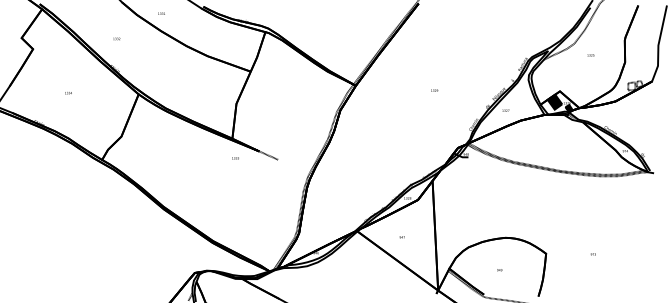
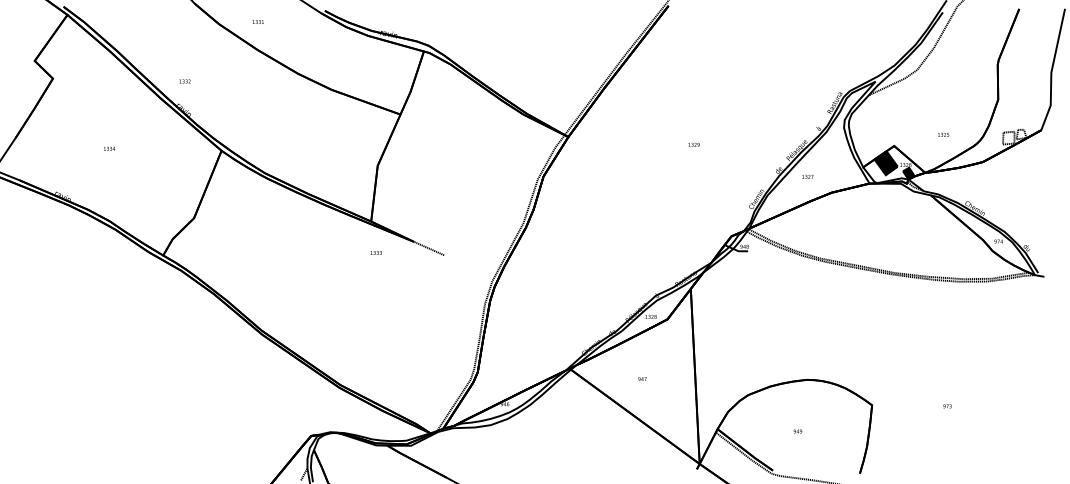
text: (116, 38) -> (184, 80), moved
text: (590, 55) -> (942, 135), moved

